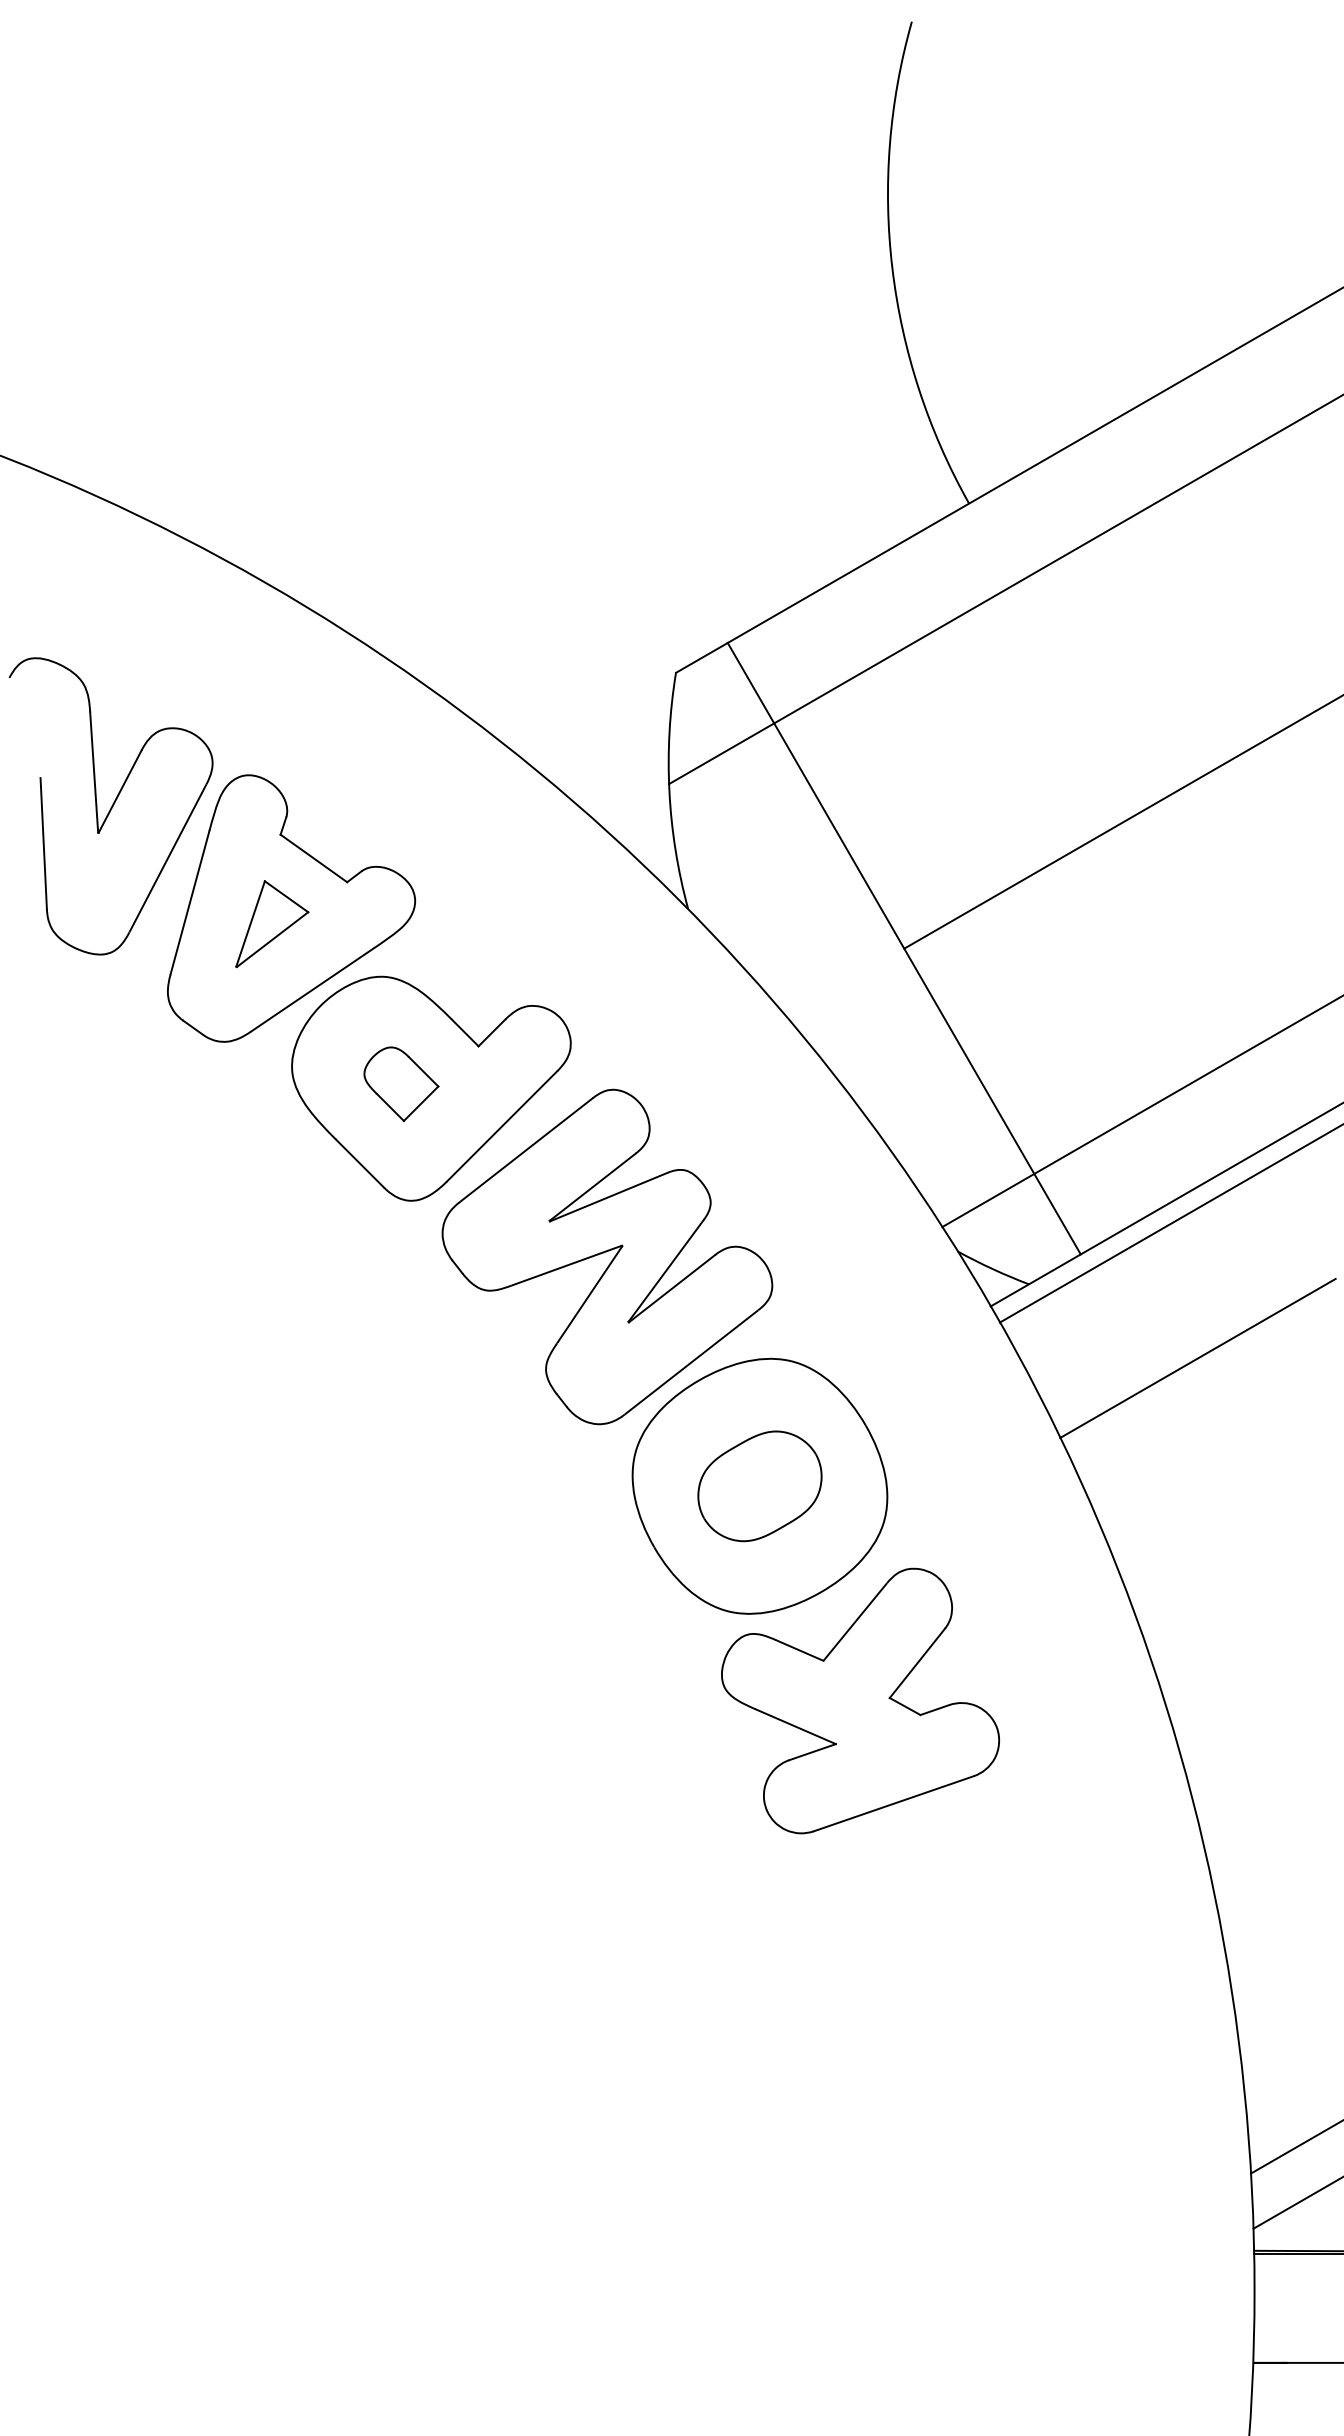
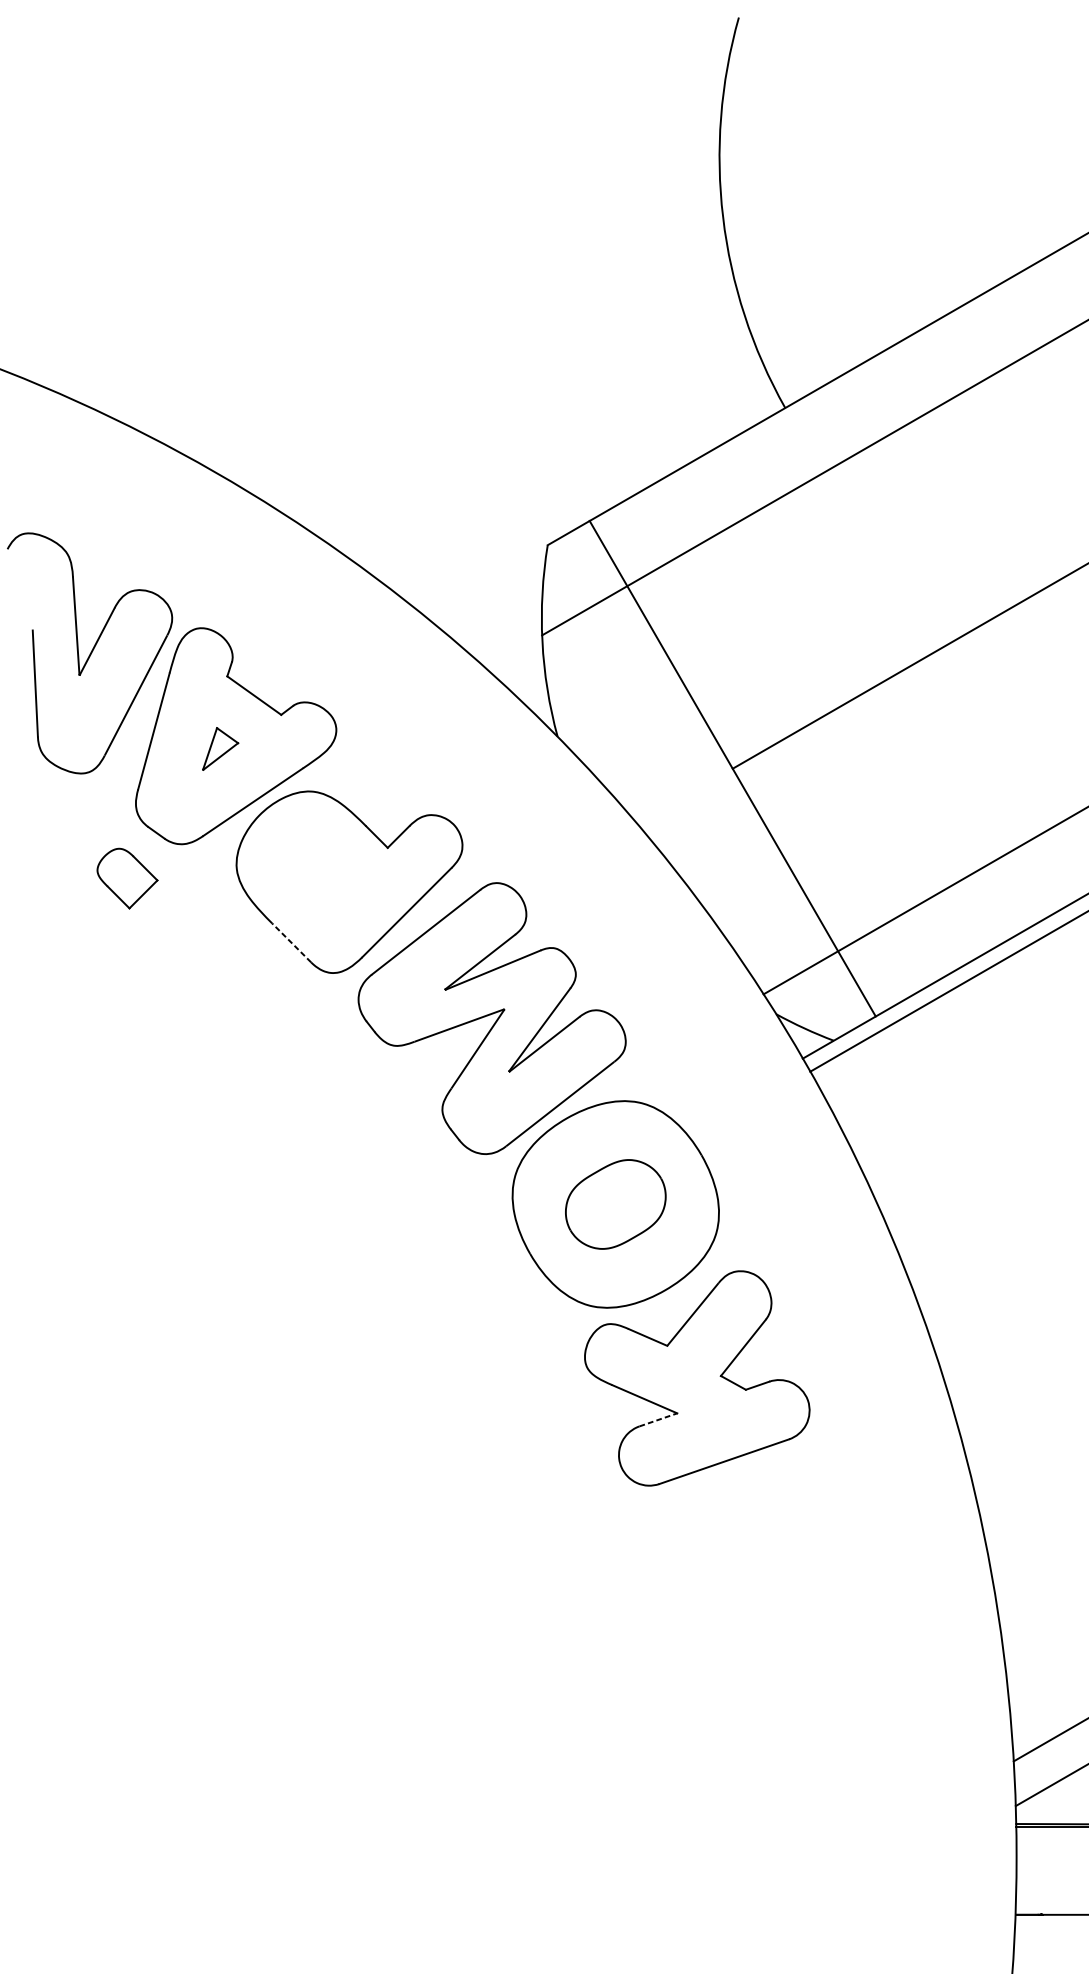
part: (272, 924) -> (220, 749), size x0.6
part: (401, 1084) -> (127, 878), moved
line: (359, 1163) -> (291, 942), solid -> dashed
line: (1197, 1358) -> (970, 1100), removed
line: (812, 1752) -> (658, 1420), solid -> dashed

